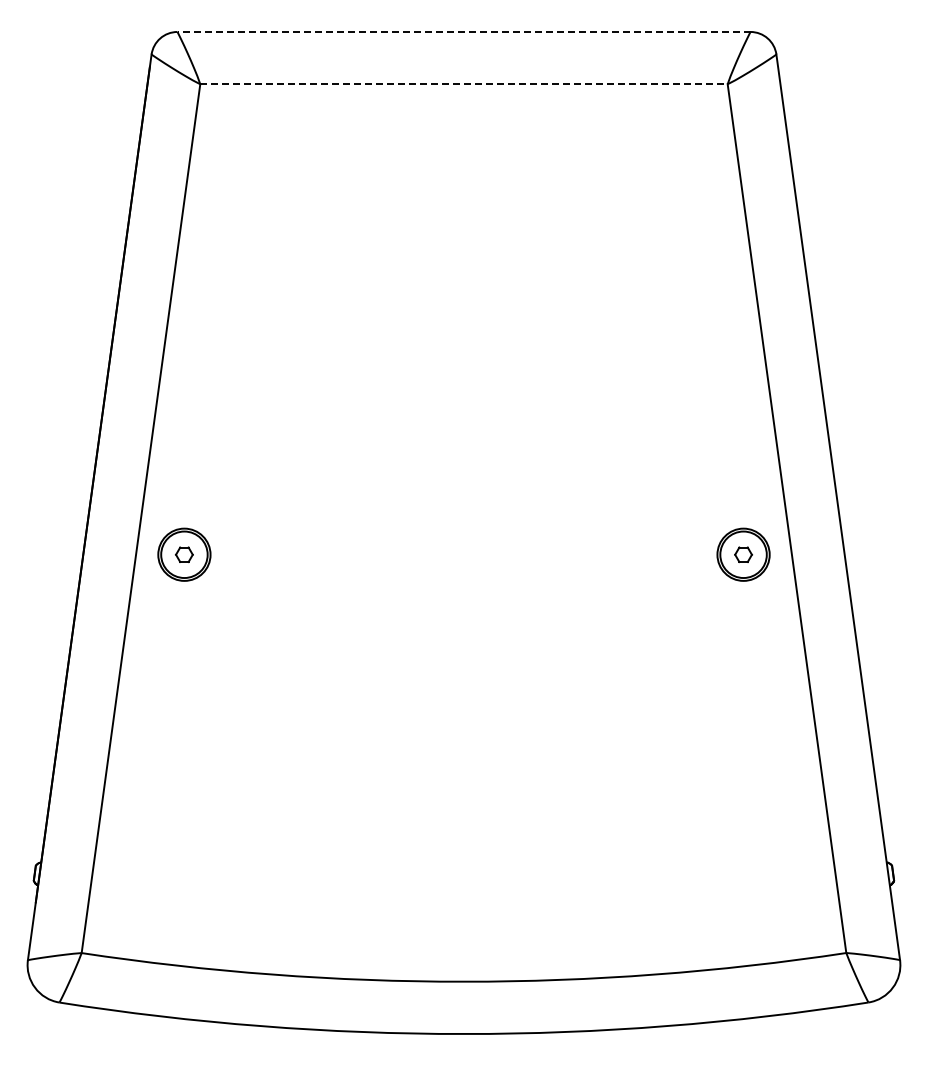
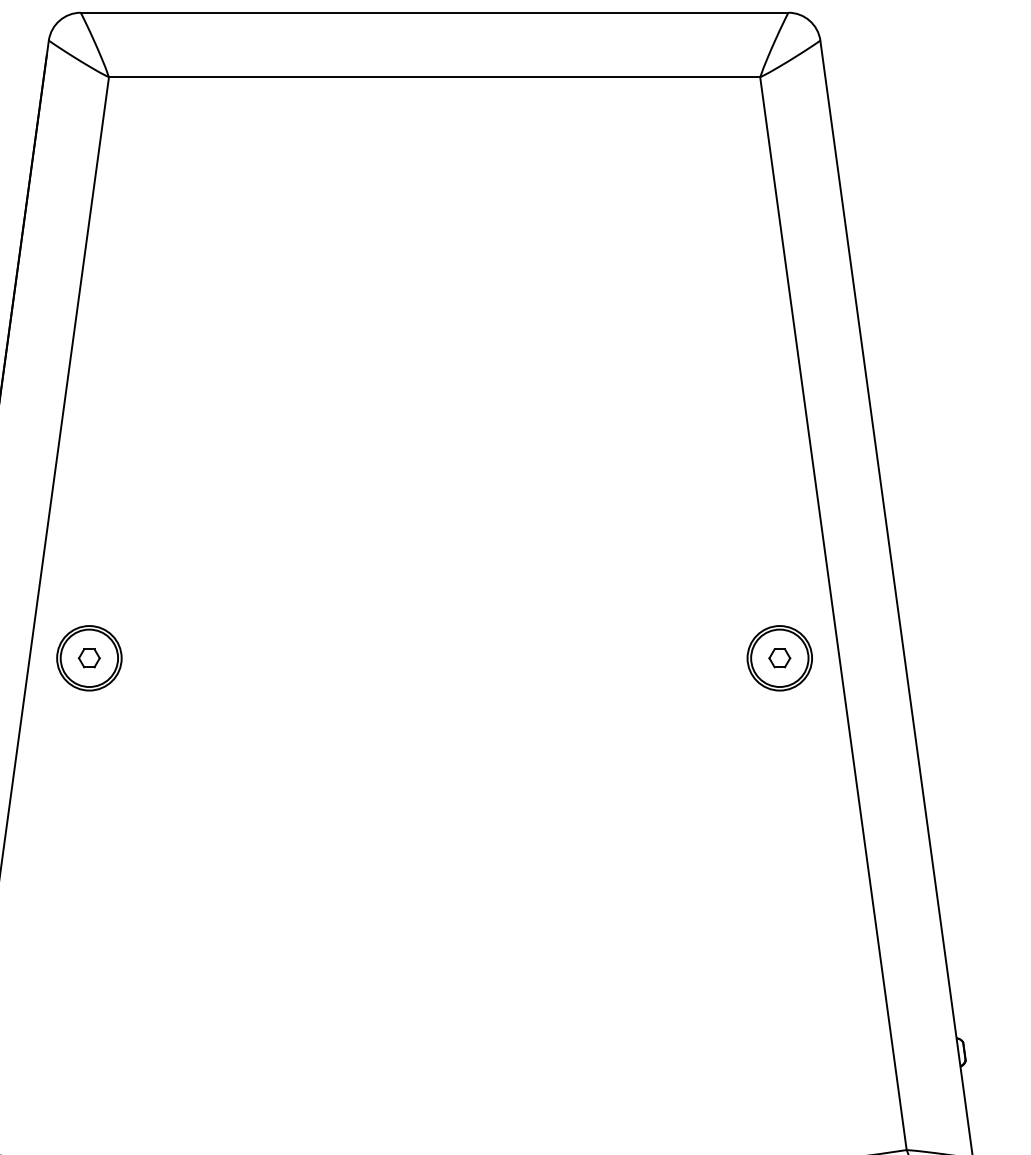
line: (464, 31) -> (435, 12), dashed -> solid
line: (463, 84) -> (433, 77), dashed -> solid

